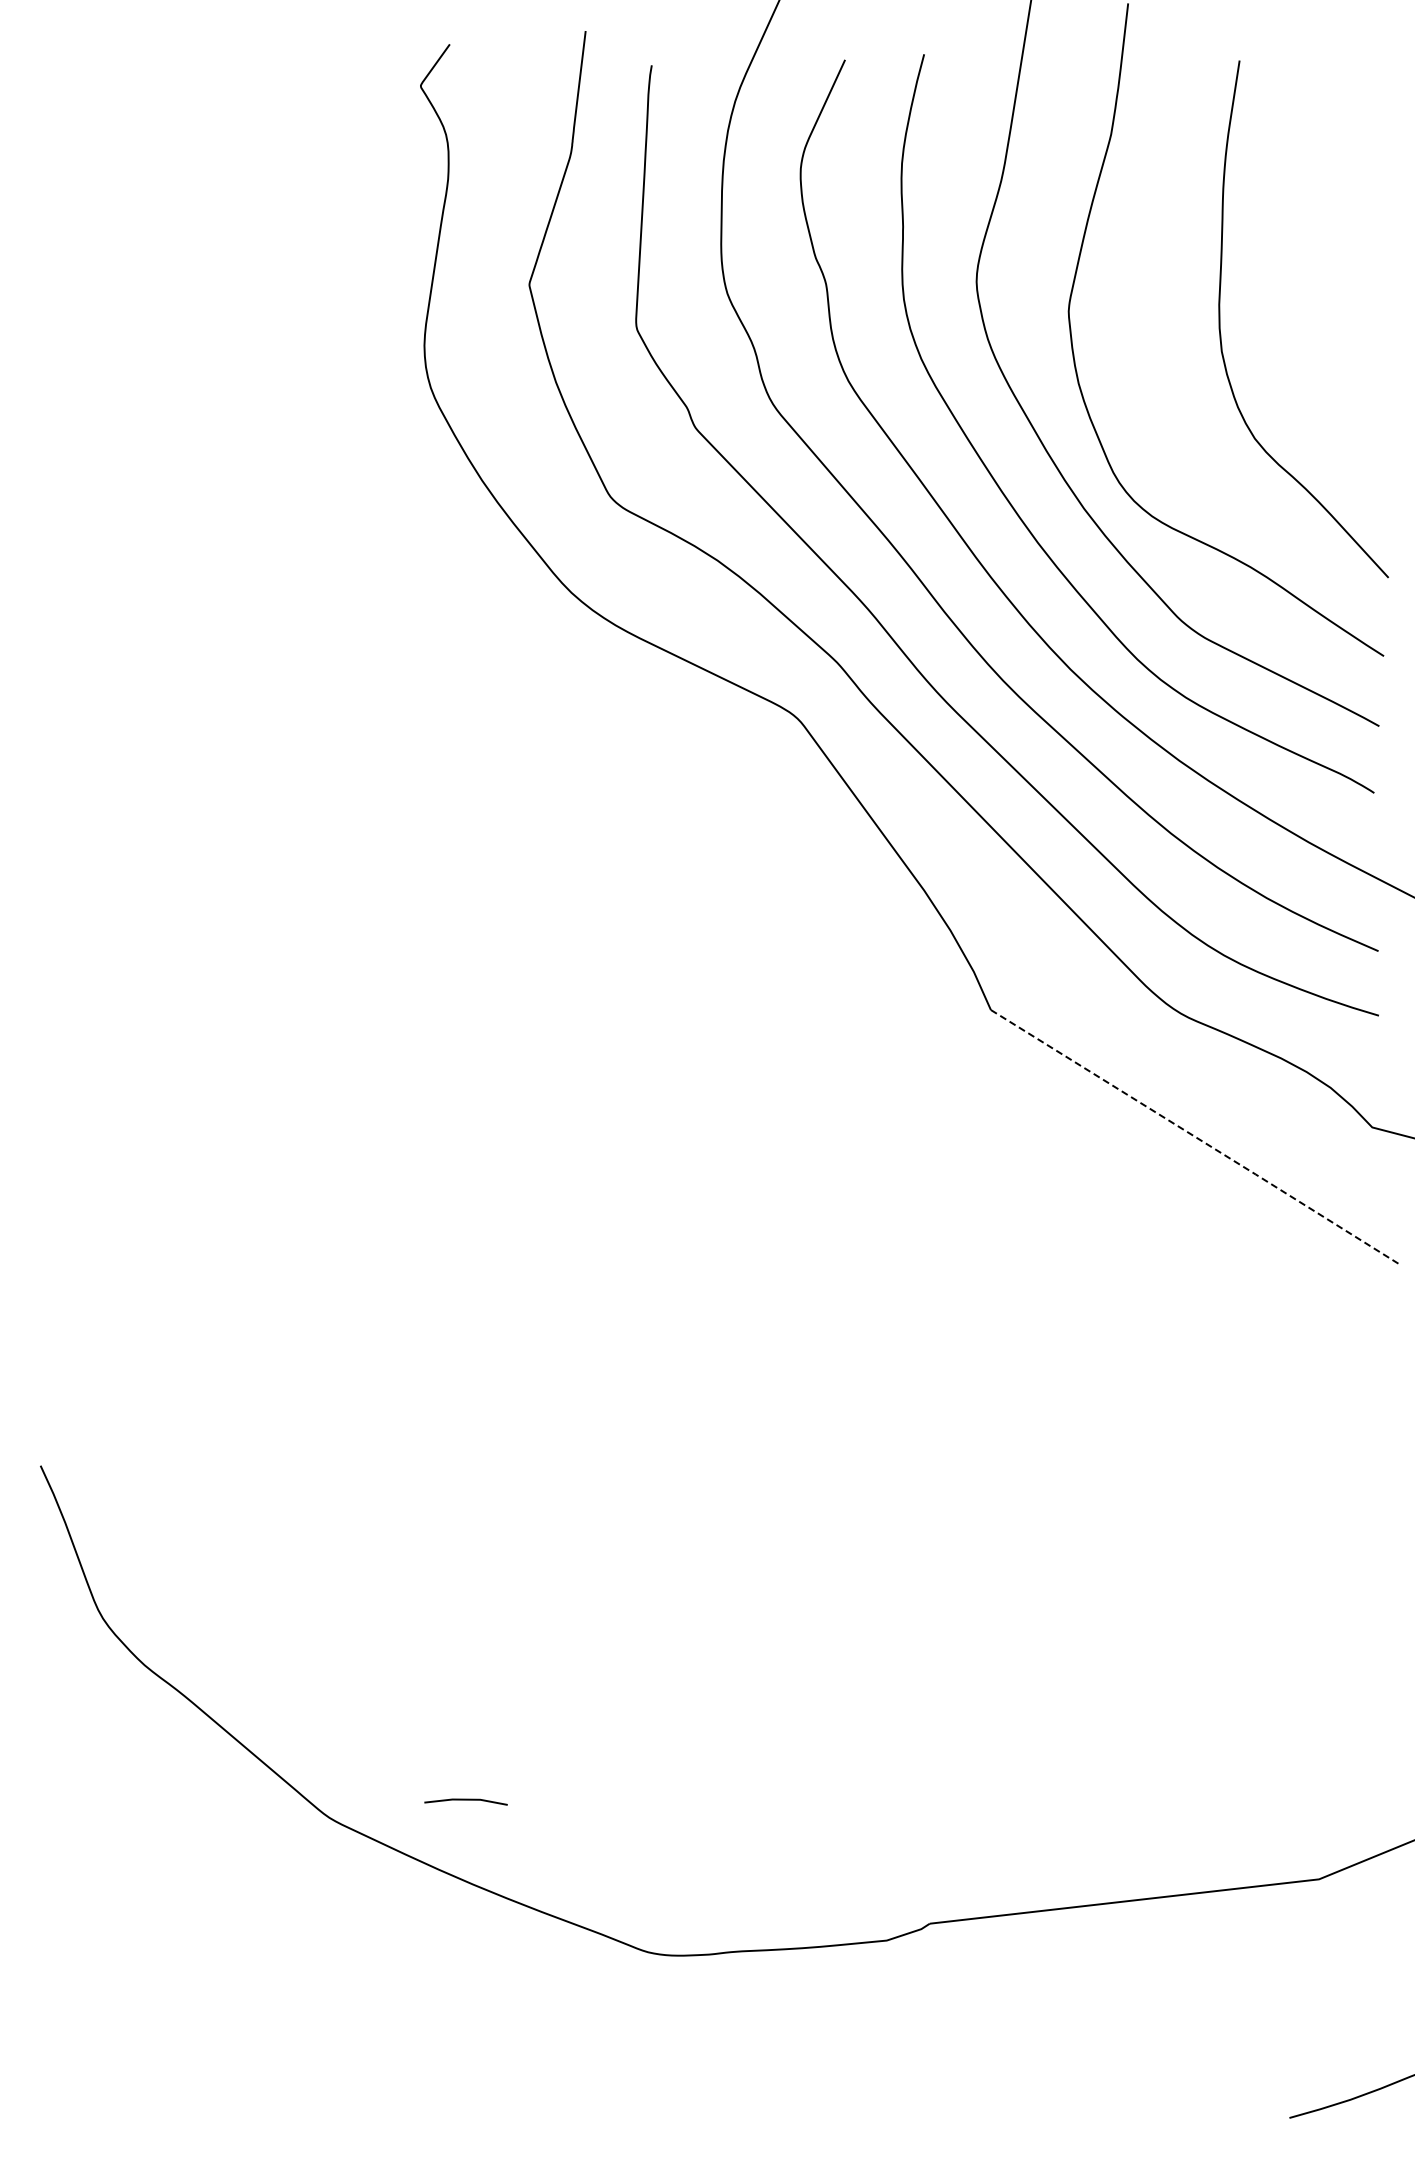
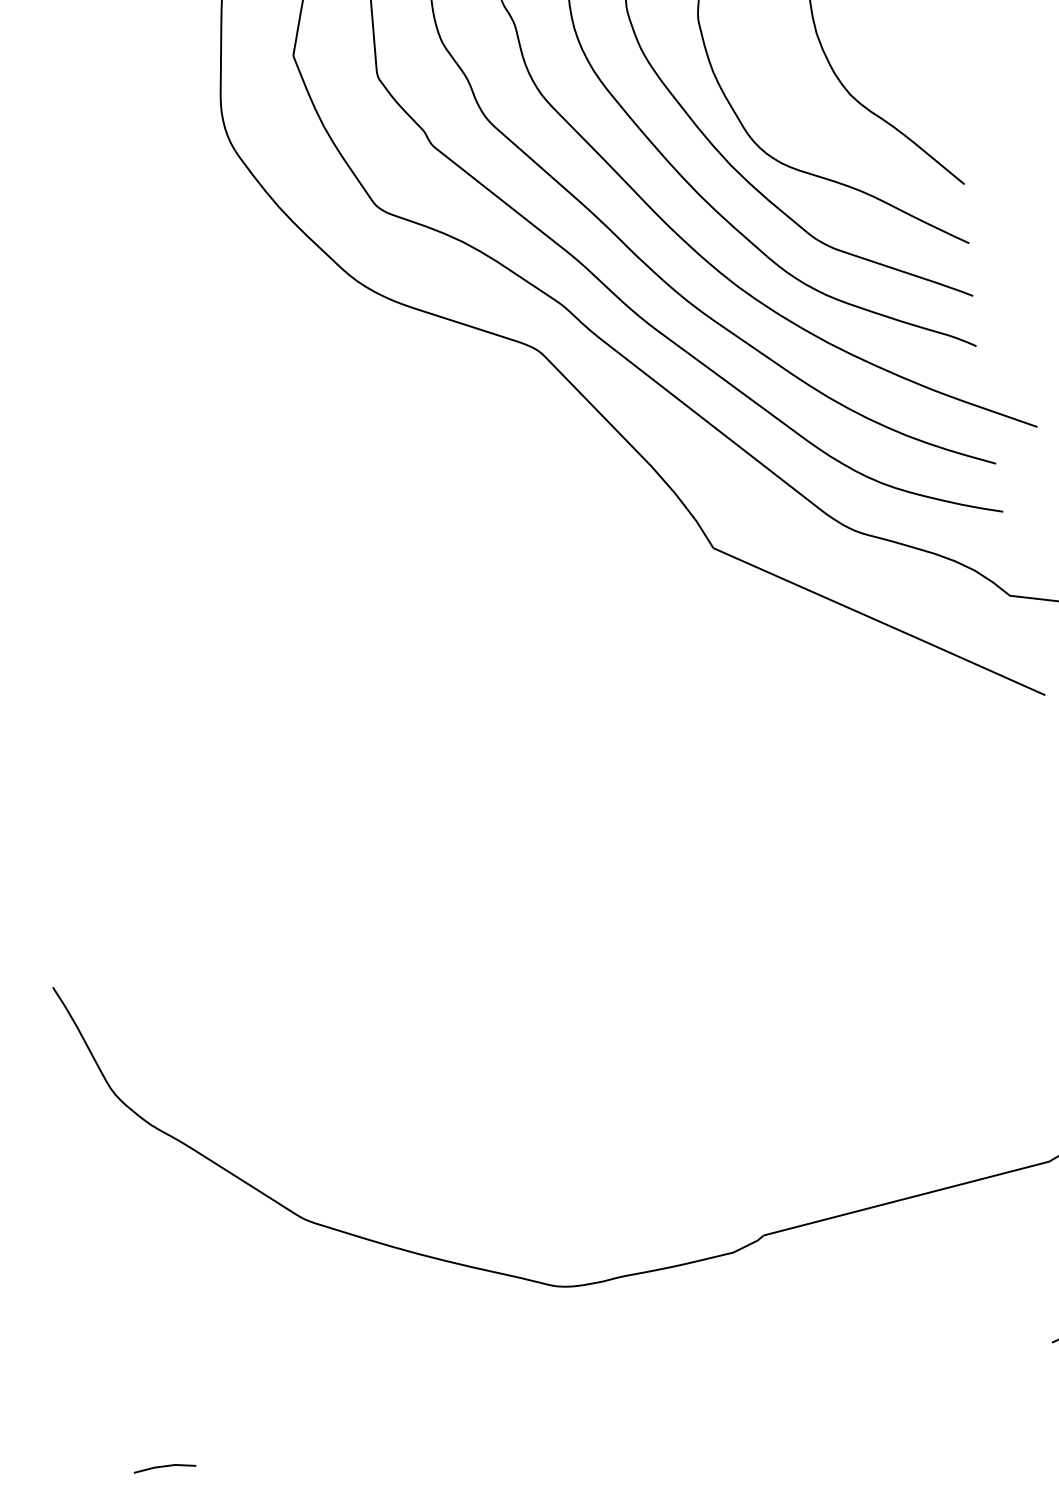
line: (1196, 1137) -> (880, 621), dashed -> solid
line: (465, 1800) -> (164, 1467), moved

